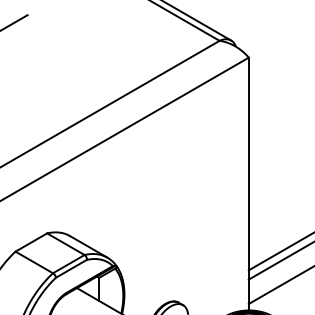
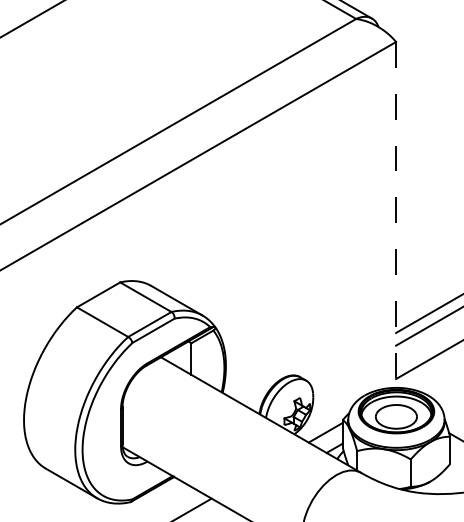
line: (249, 183) -> (396, 214), solid -> dashed

